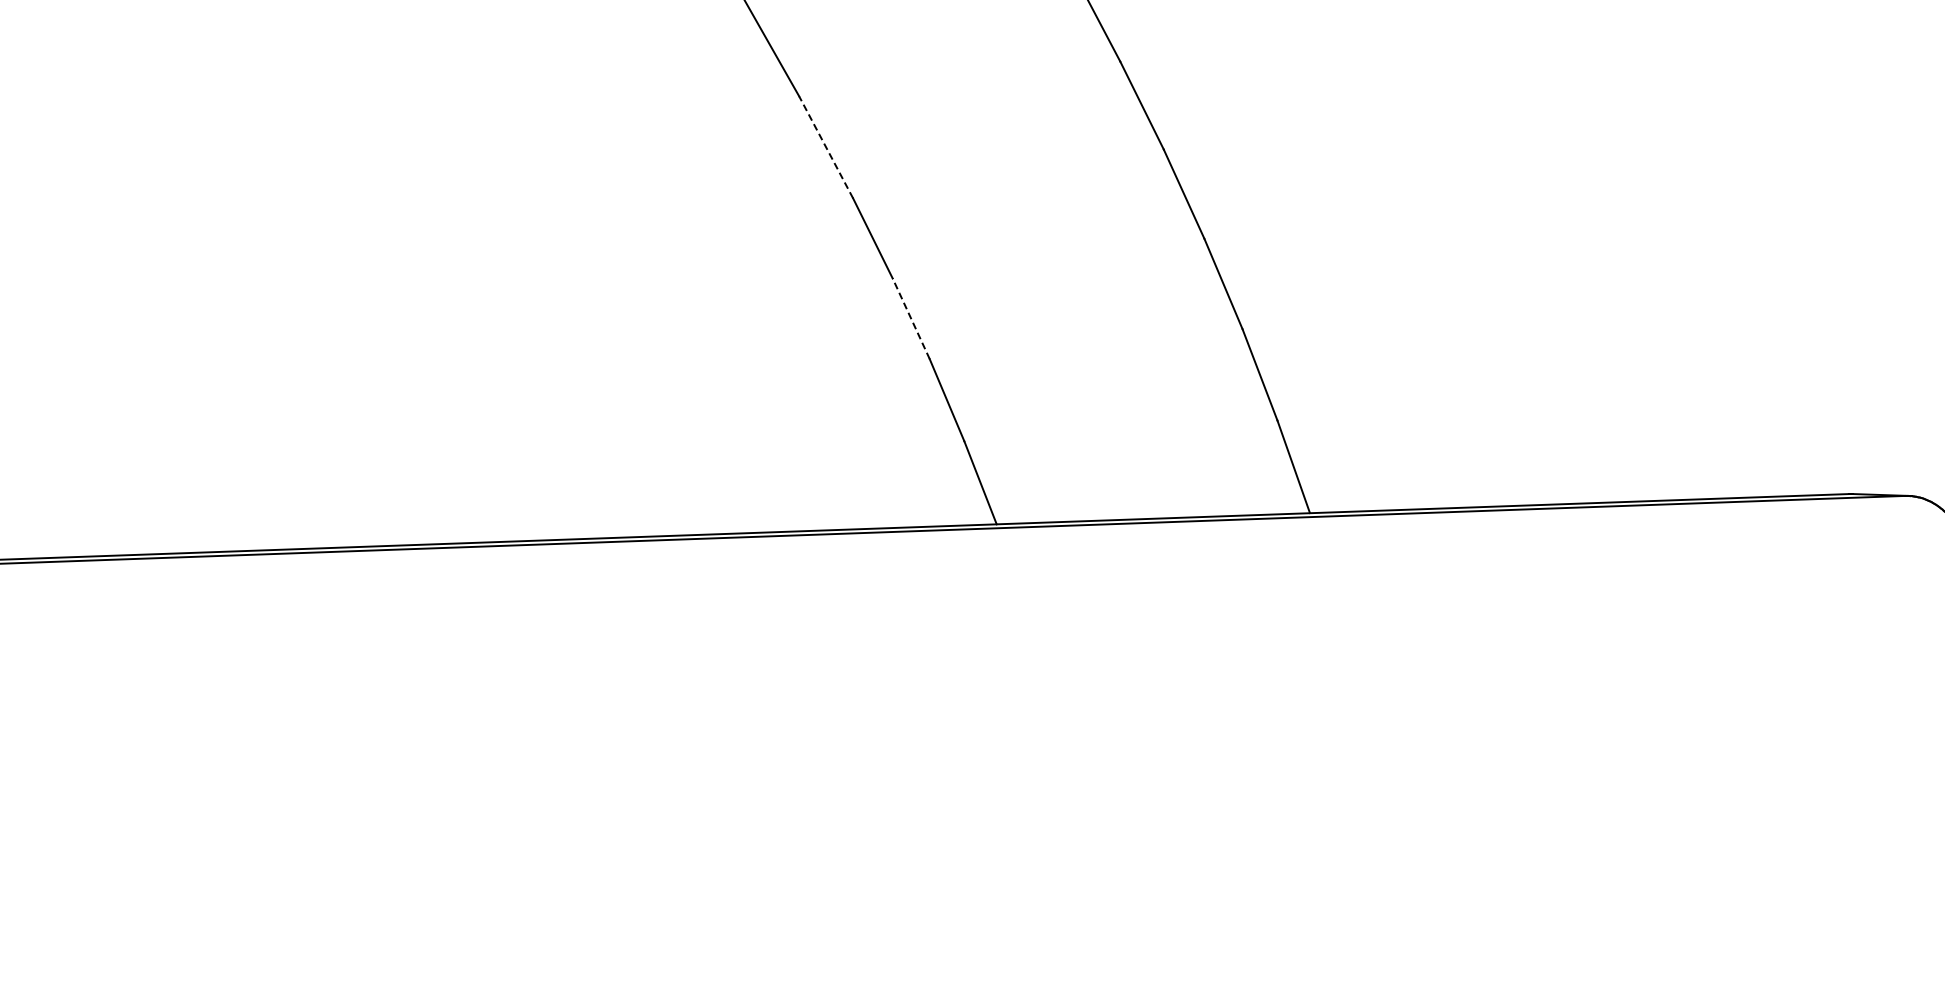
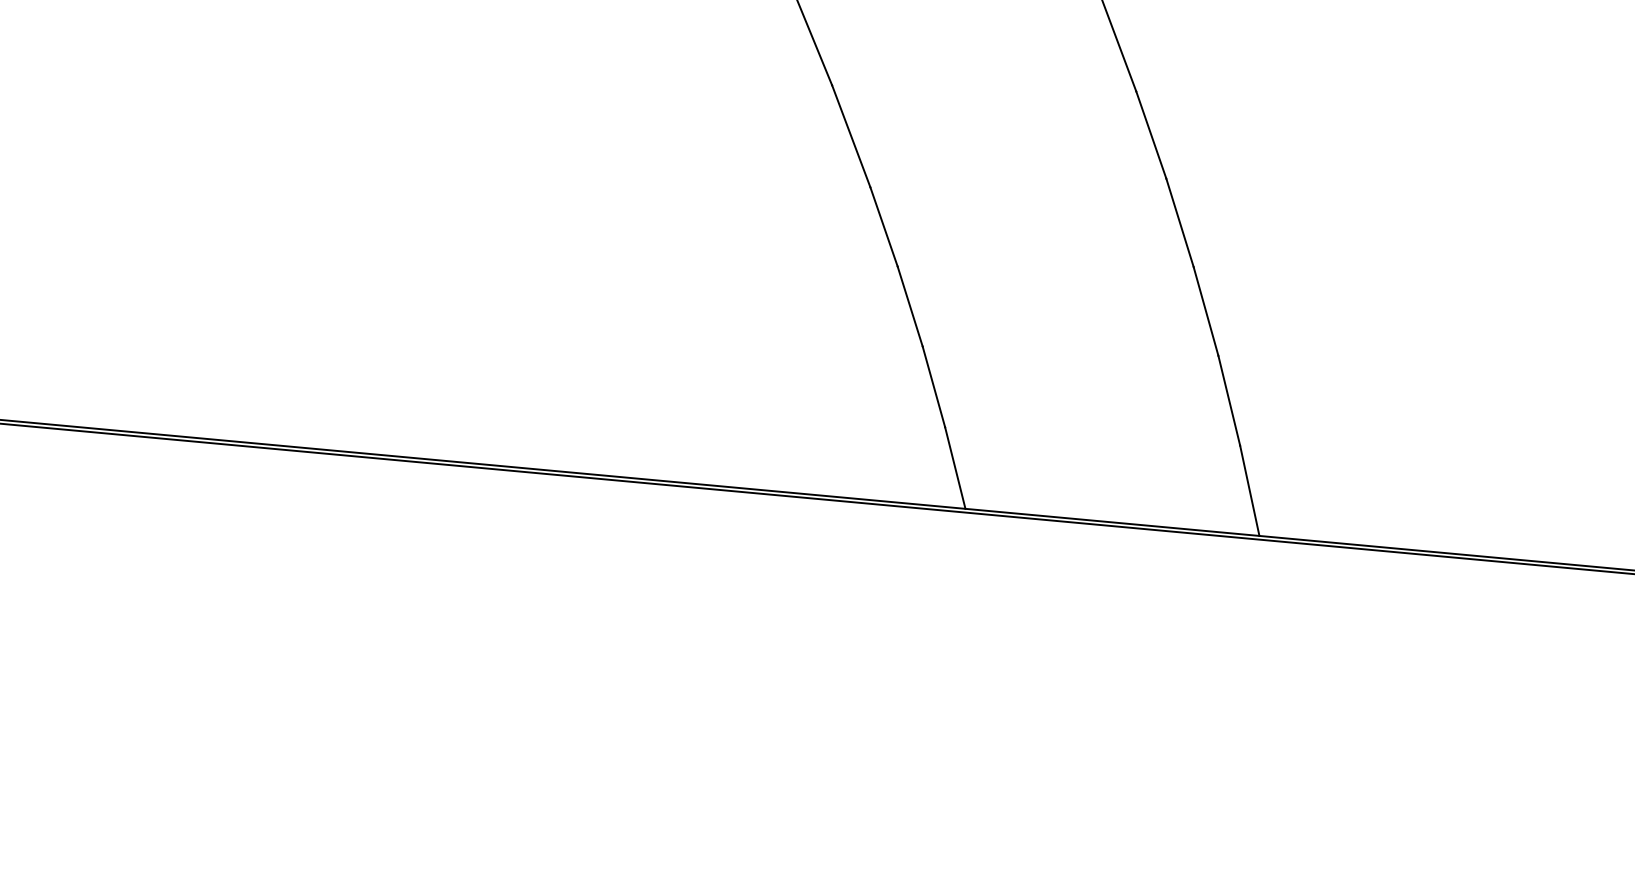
line: (826, 147) -> (851, 136), dashed -> solid
line: (910, 318) -> (909, 306), dashed -> solid

